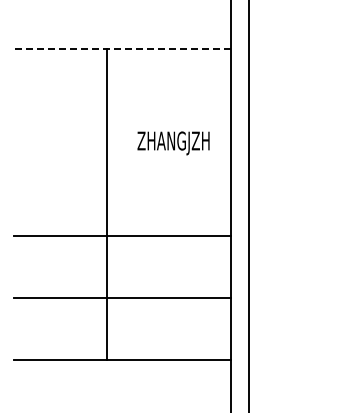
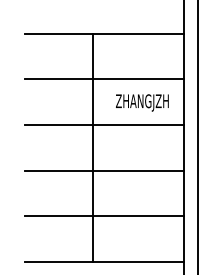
line: (122, 49) -> (104, 34), dashed -> solid
line: (121, 111) -> (104, 79), added
line: (121, 173) -> (104, 125), added

